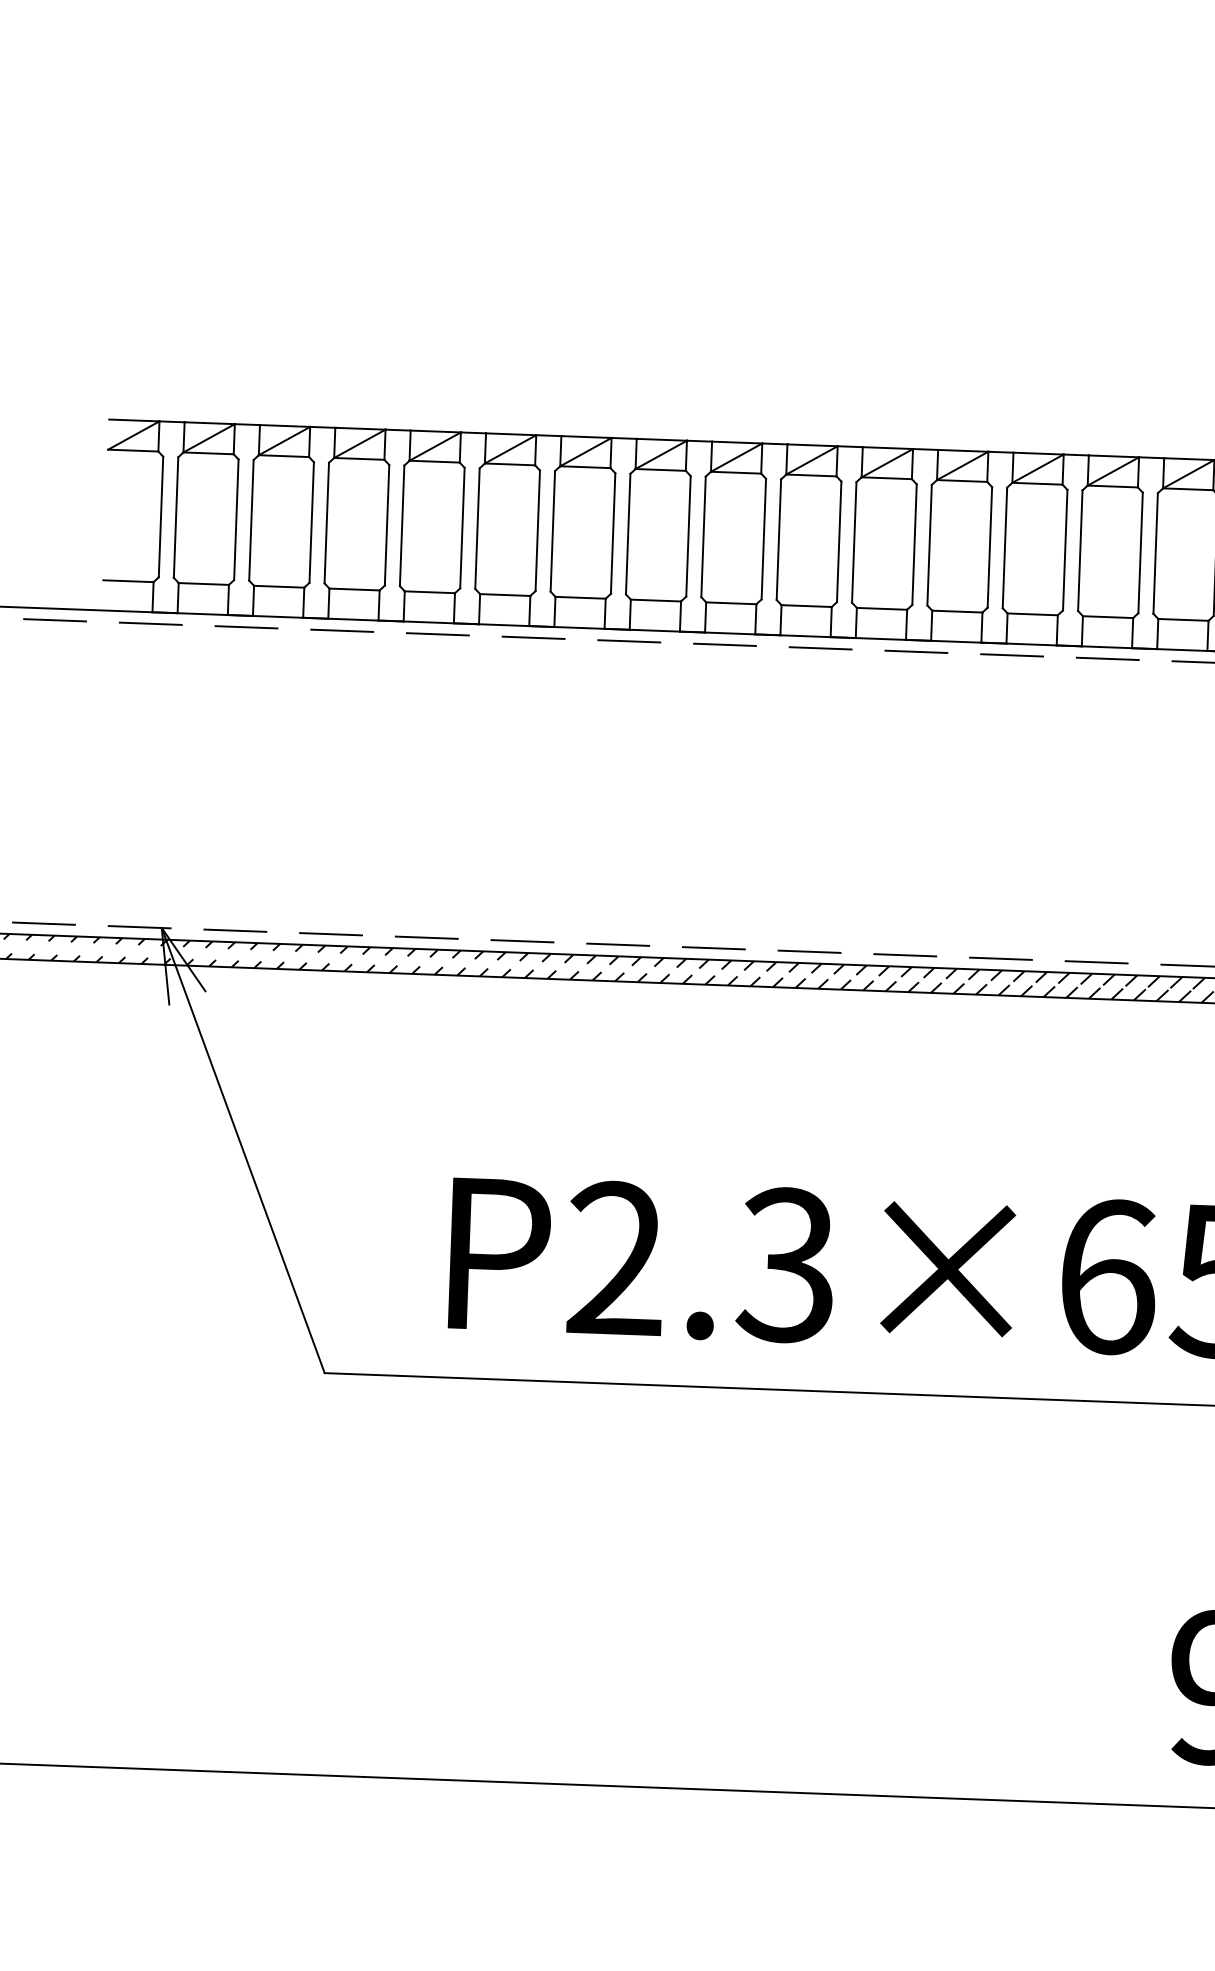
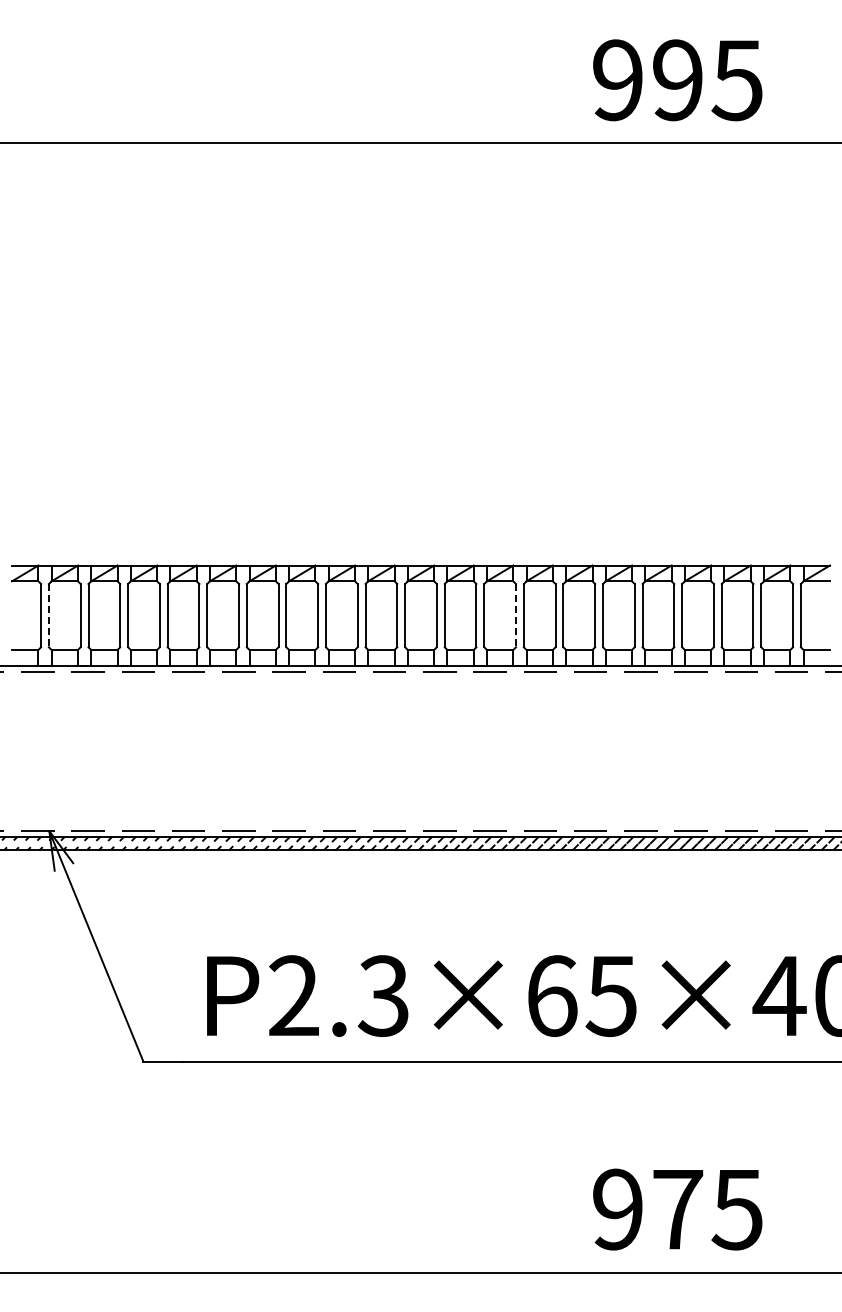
line: (175, 517) -> (48, 615), solid -> dashed
line: (1064, 549) -> (515, 615), solid -> dashed

